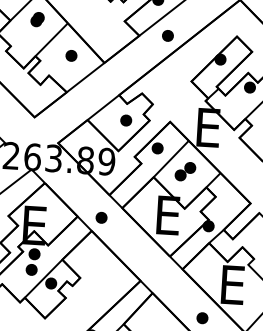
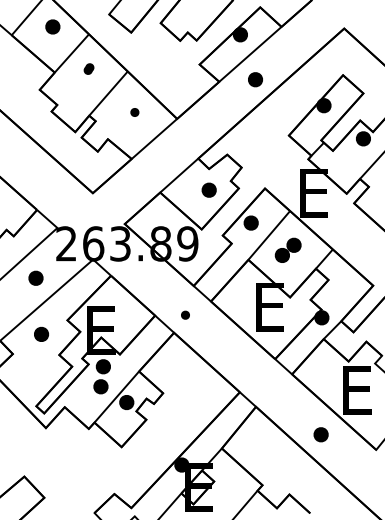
part: (37, 19) -> (88, 68), size x0.6
part: (71, 55) -> (134, 112), size x0.6
part: (101, 217) -> (185, 314), size x0.6

